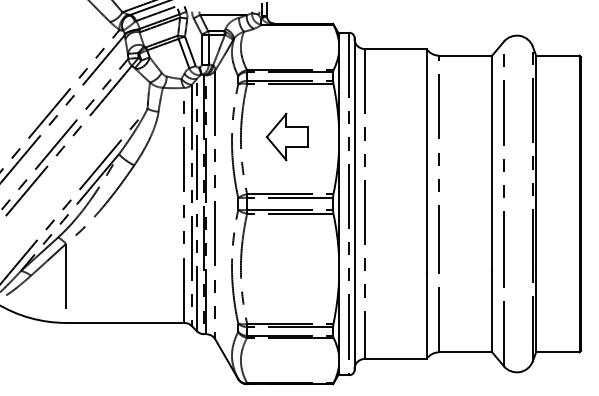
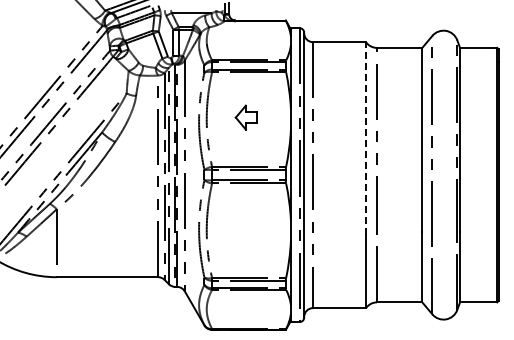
part: (286, 136) -> (245, 117), size x0.6
line: (427, 160) -> (366, 137), solid -> dashed

